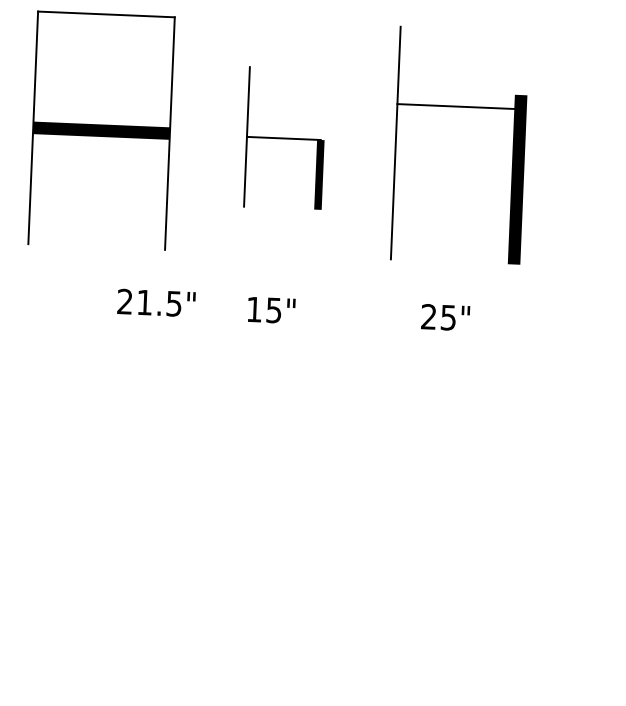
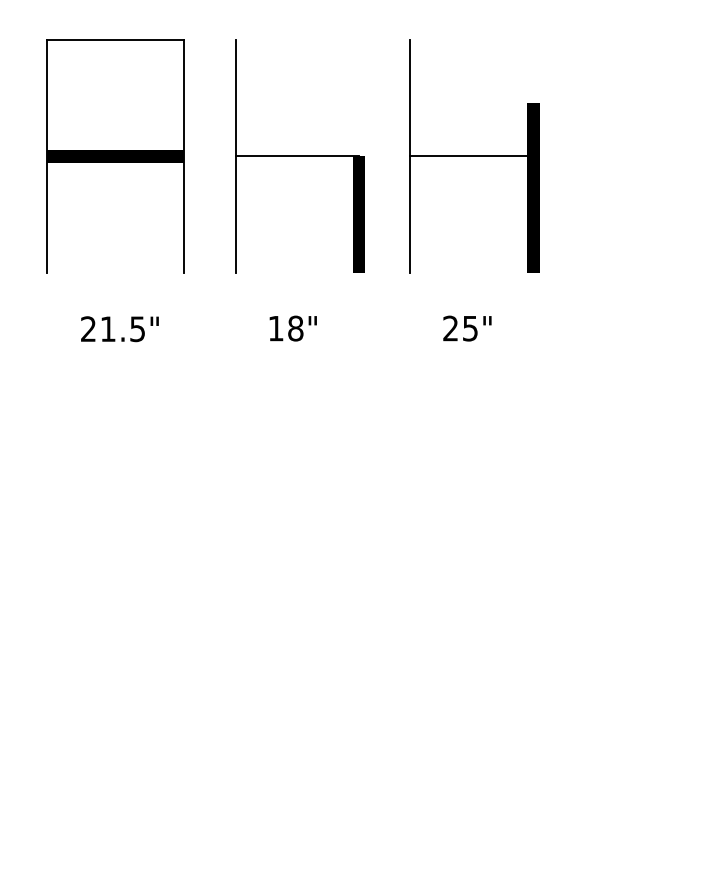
line: (458, 106) -> (471, 156), moved
part: (285, 138) -> (299, 156), size x1.67
text: (155, 303) -> (119, 329), moved
text: (273, 310) -> (295, 328), 15" -> 18"

